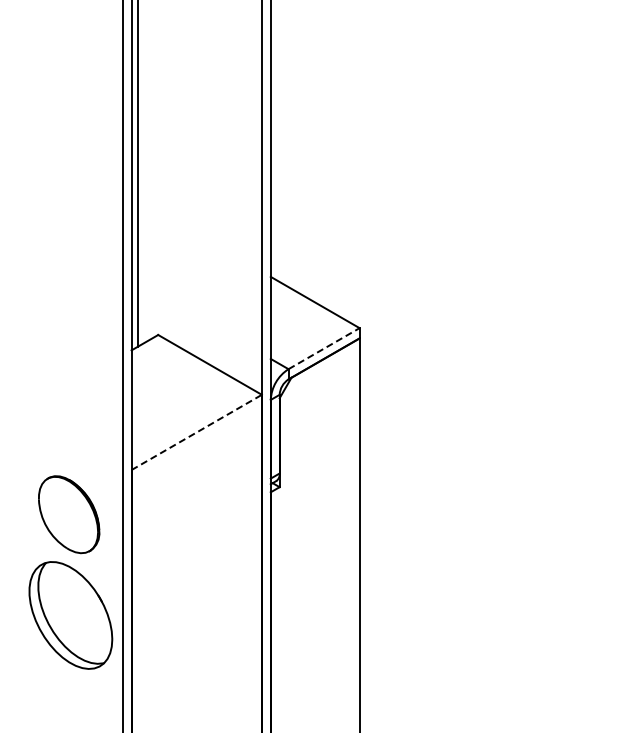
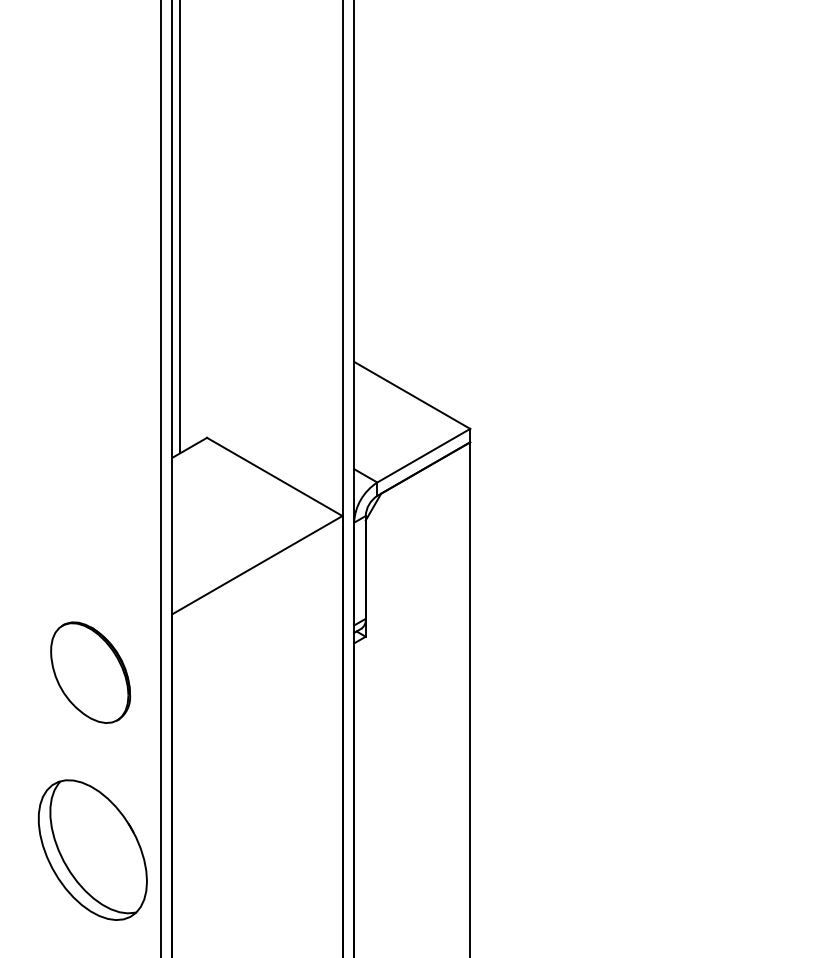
line: (324, 348) -> (424, 455), dashed -> solid
line: (197, 432) -> (258, 565), dashed -> solid
part: (70, 615) -> (92, 850), moved

